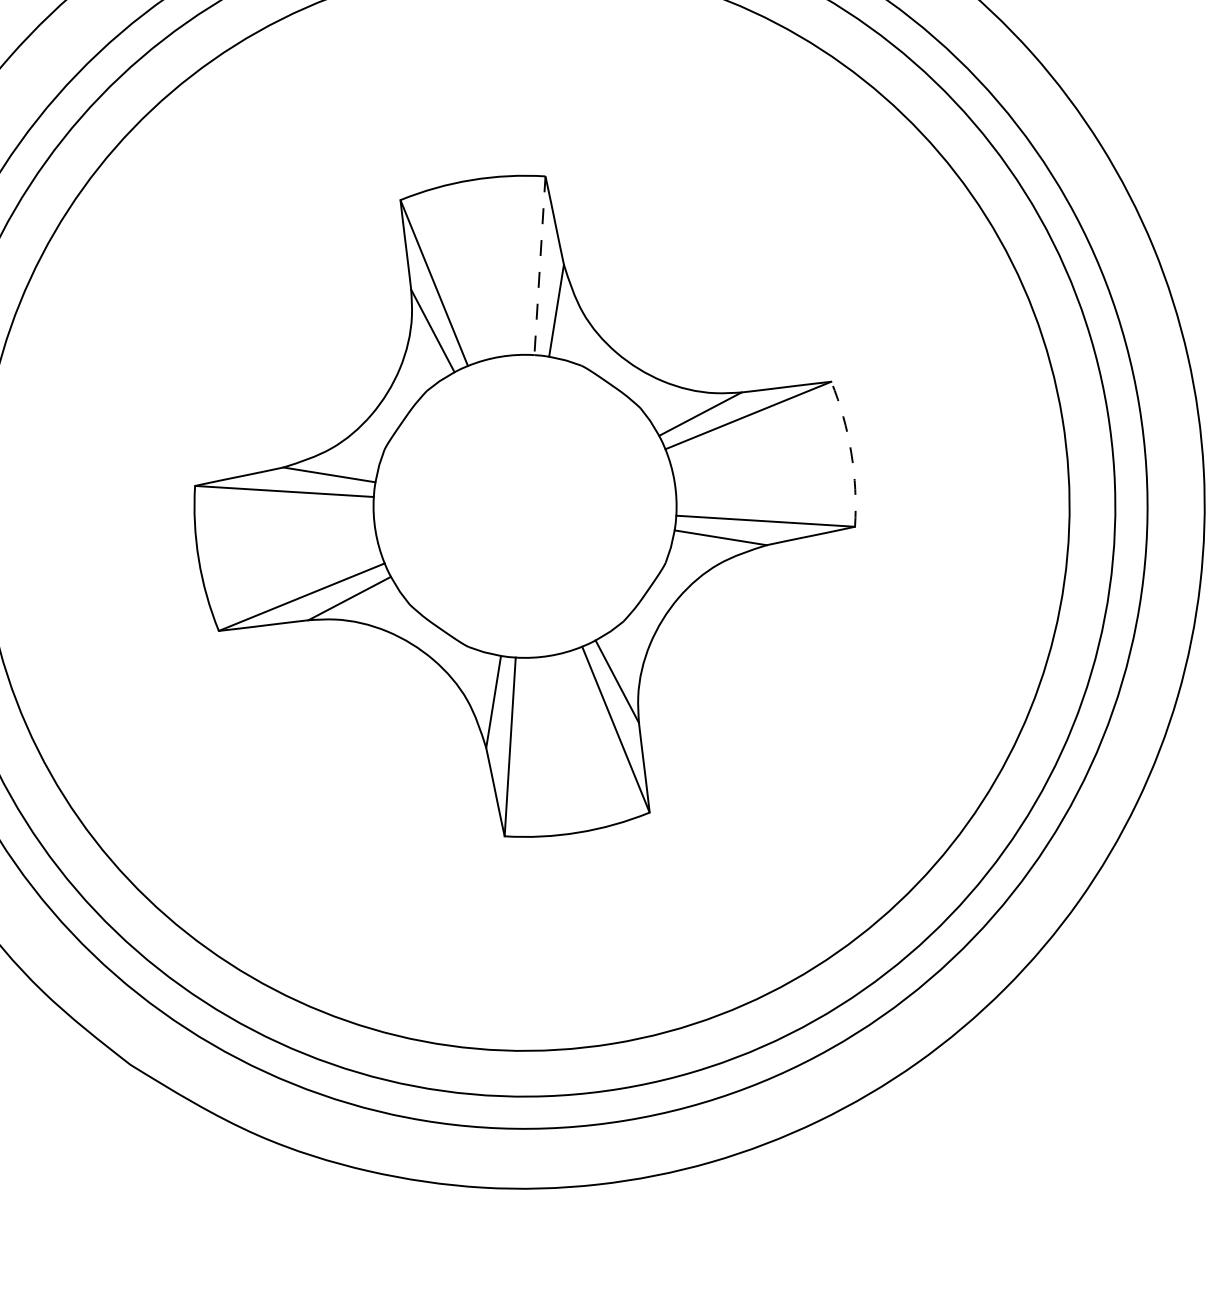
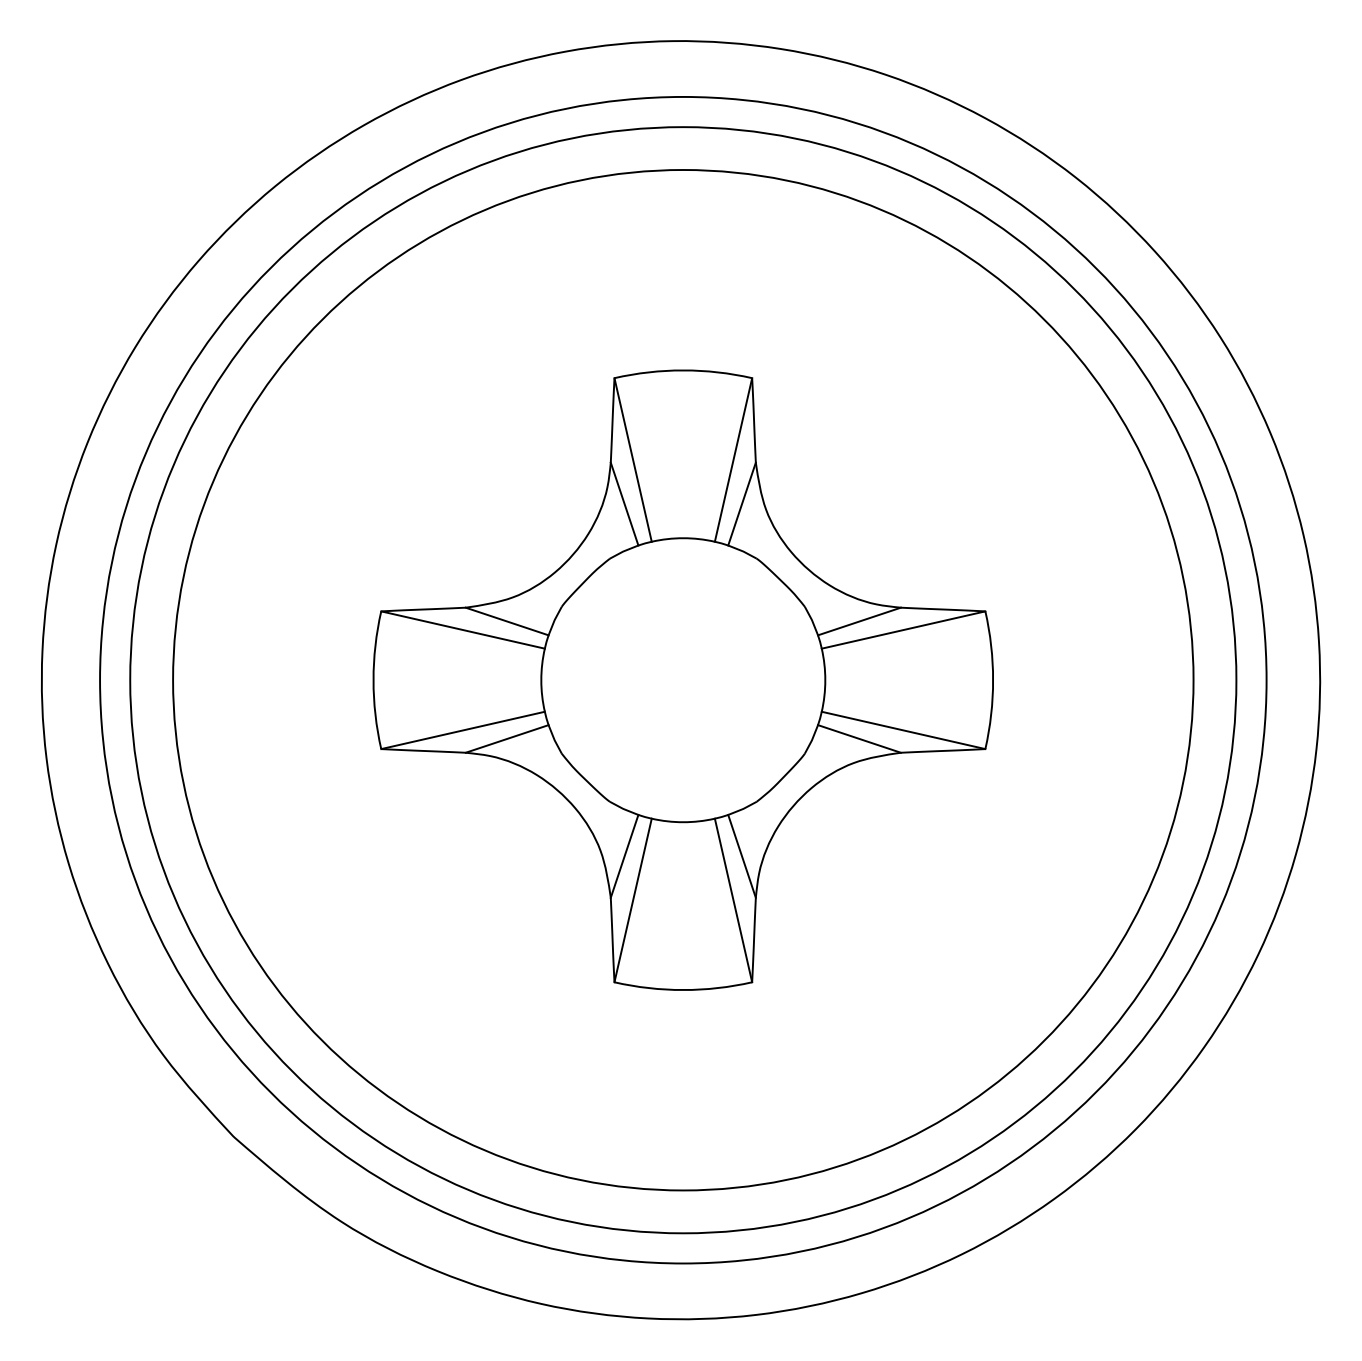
line: (539, 265) -> (733, 459), dashed -> solid
arc: (851, 453) -> (993, 680), dashed -> solid

